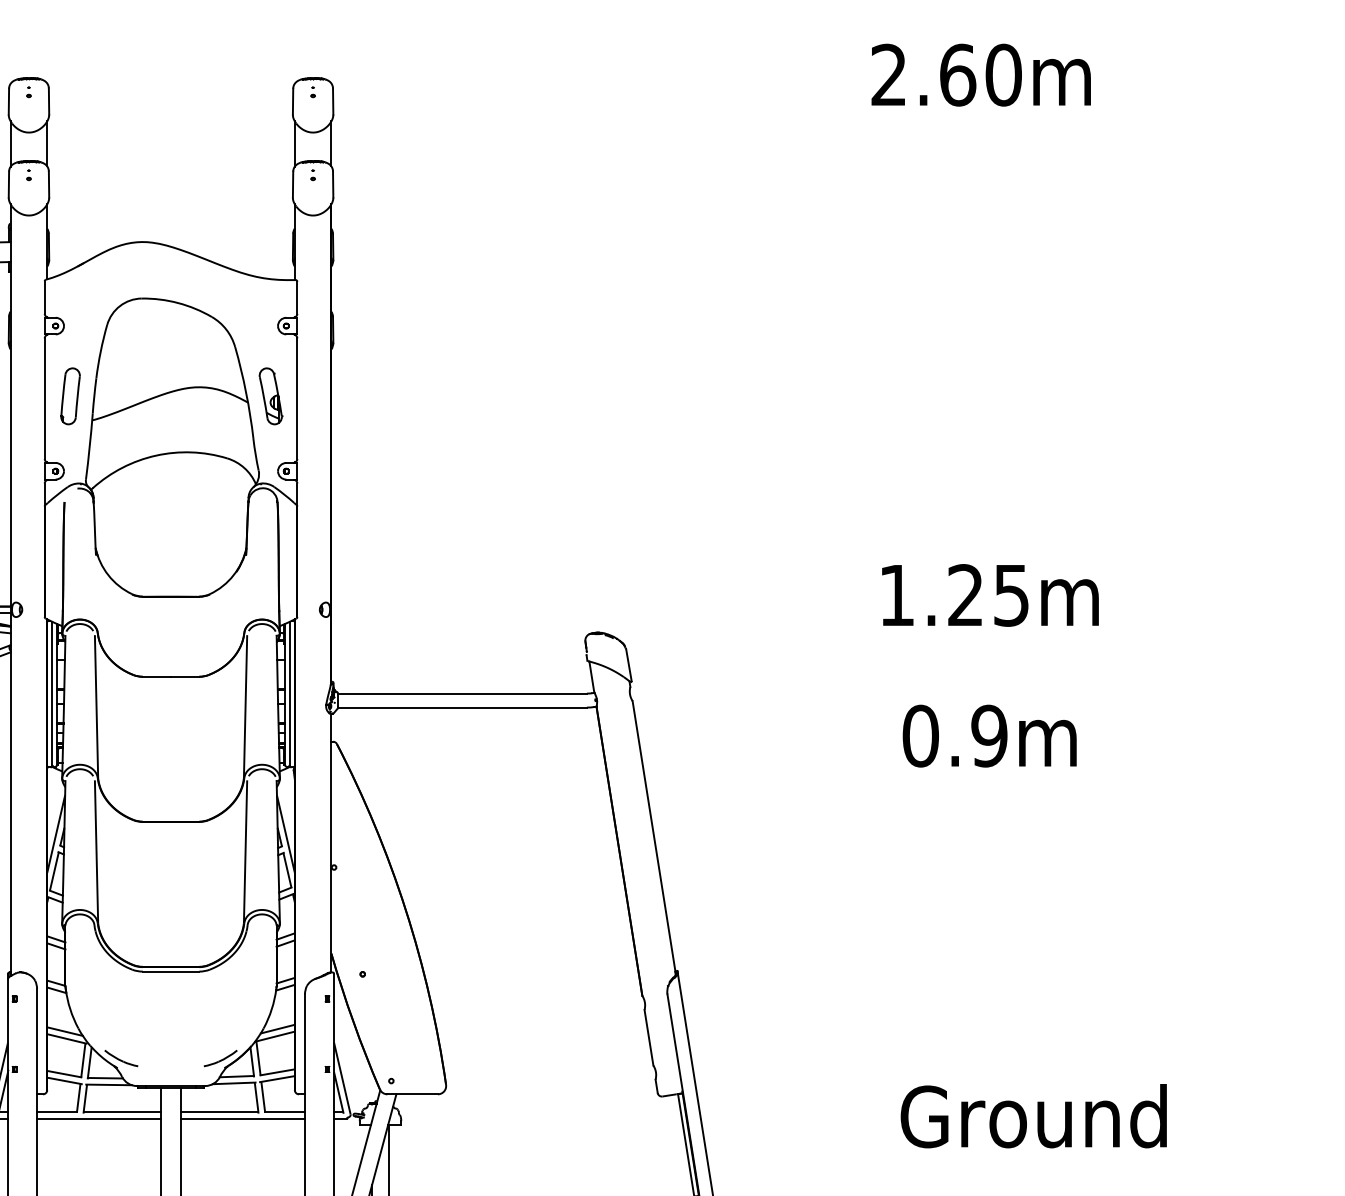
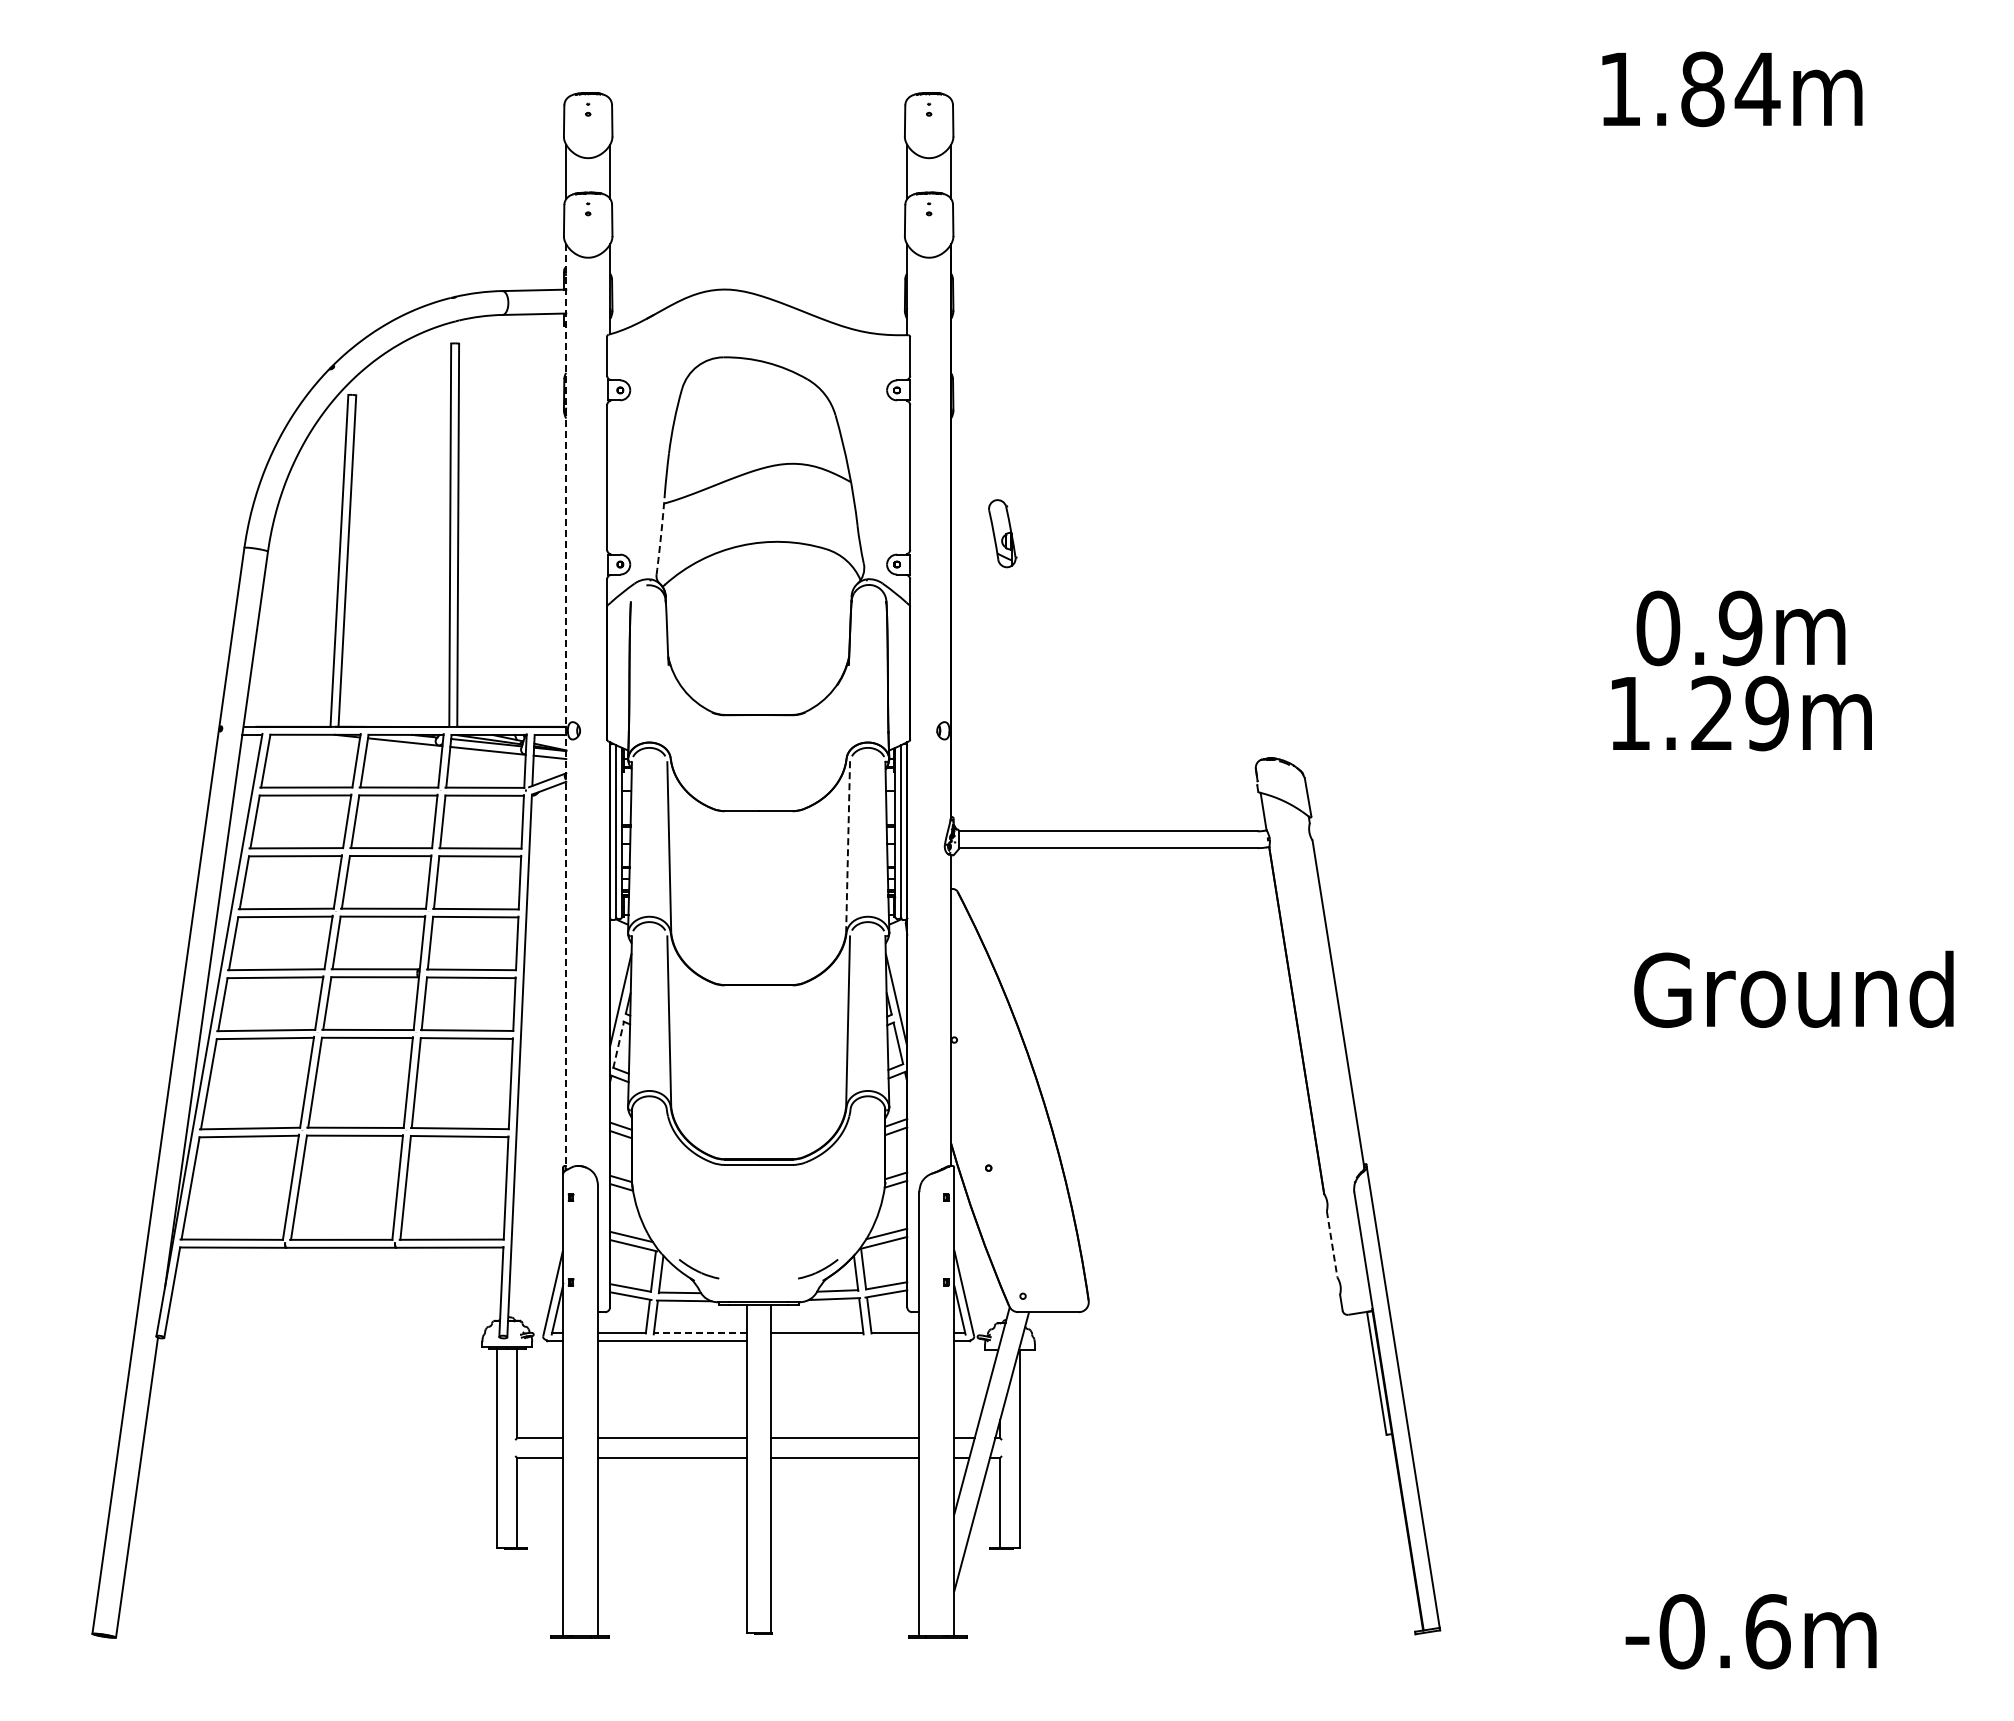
text: (946, 75) -> (1689, 89), 2.60m -> 1.84m
part: (70, 396) -> (638, 474), removed
part: (270, 396) -> (1002, 533), moved
arc: (90, 447) -> (661, 535), solid -> dashed
line: (10, 590) -> (566, 707), solid -> dashed
text: (1010, 595) -> (1766, 713), 1.25m -> 1.29m
line: (245, 706) -> (848, 846), solid -> dashed
text: (989, 736) -> (1740, 628), moved
line: (54, 872) -> (618, 1045), solid -> dashed
line: (649, 1037) -> (1332, 1244), solid -> dashed
line: (121, 1112) -> (699, 1333), solid -> dashed
text: (1033, 1115) -> (1793, 988), moved
line: (242, 1118) -> (844, 1341), removed

